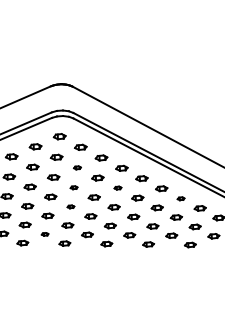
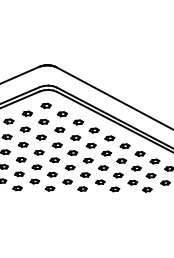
part: (77, 167) -> (59, 129), size x1.67
part: (73, 187) -> (56, 145), size x1.67
part: (117, 187) -> (90, 145), size x1.67
part: (180, 198) -> (139, 153), size x1.67
part: (70, 206) -> (54, 159), size x1.67
part: (44, 234) -> (34, 181), size x1.67

